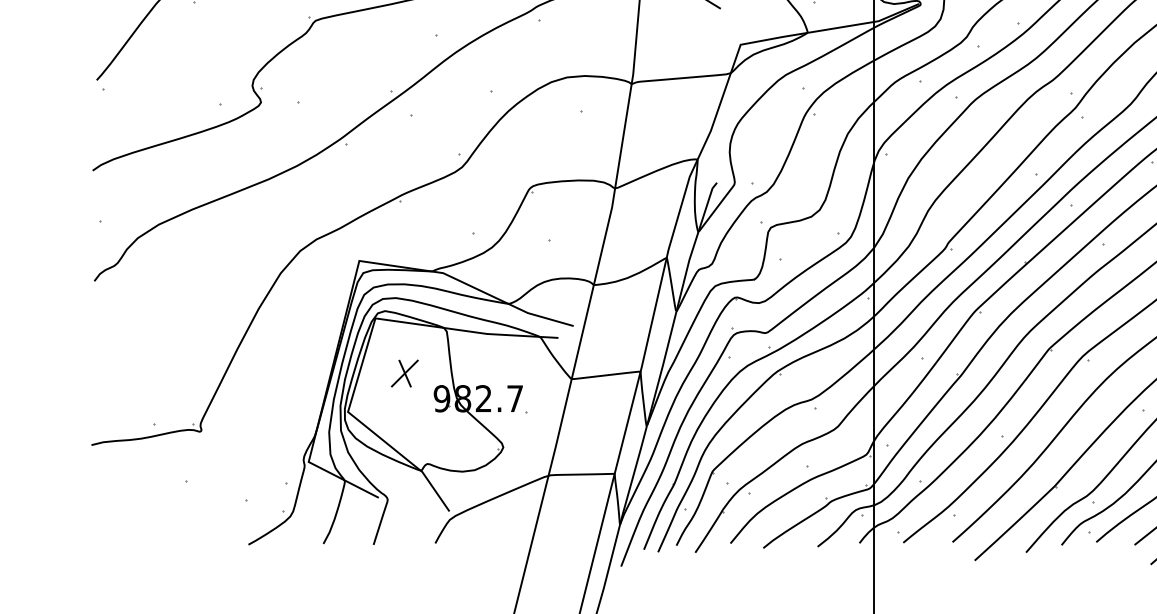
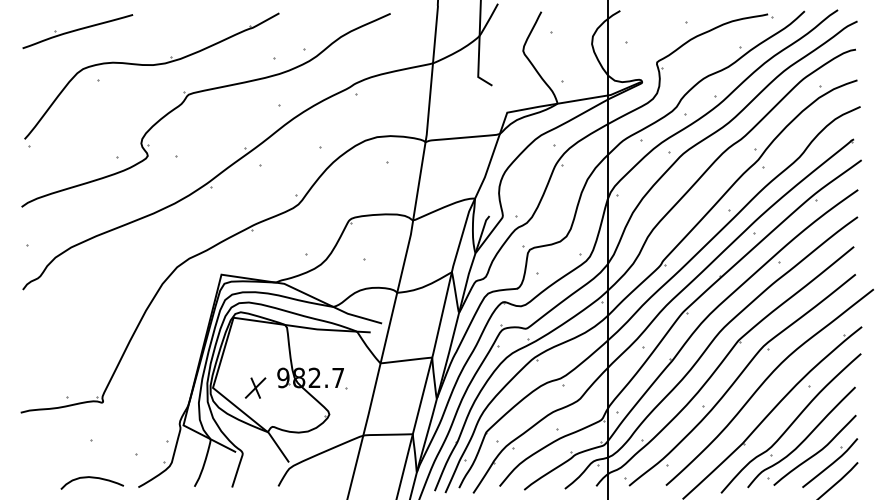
part: (404, 372) -> (255, 387), moved
curve: (185, 532) -> (91, 478), added

